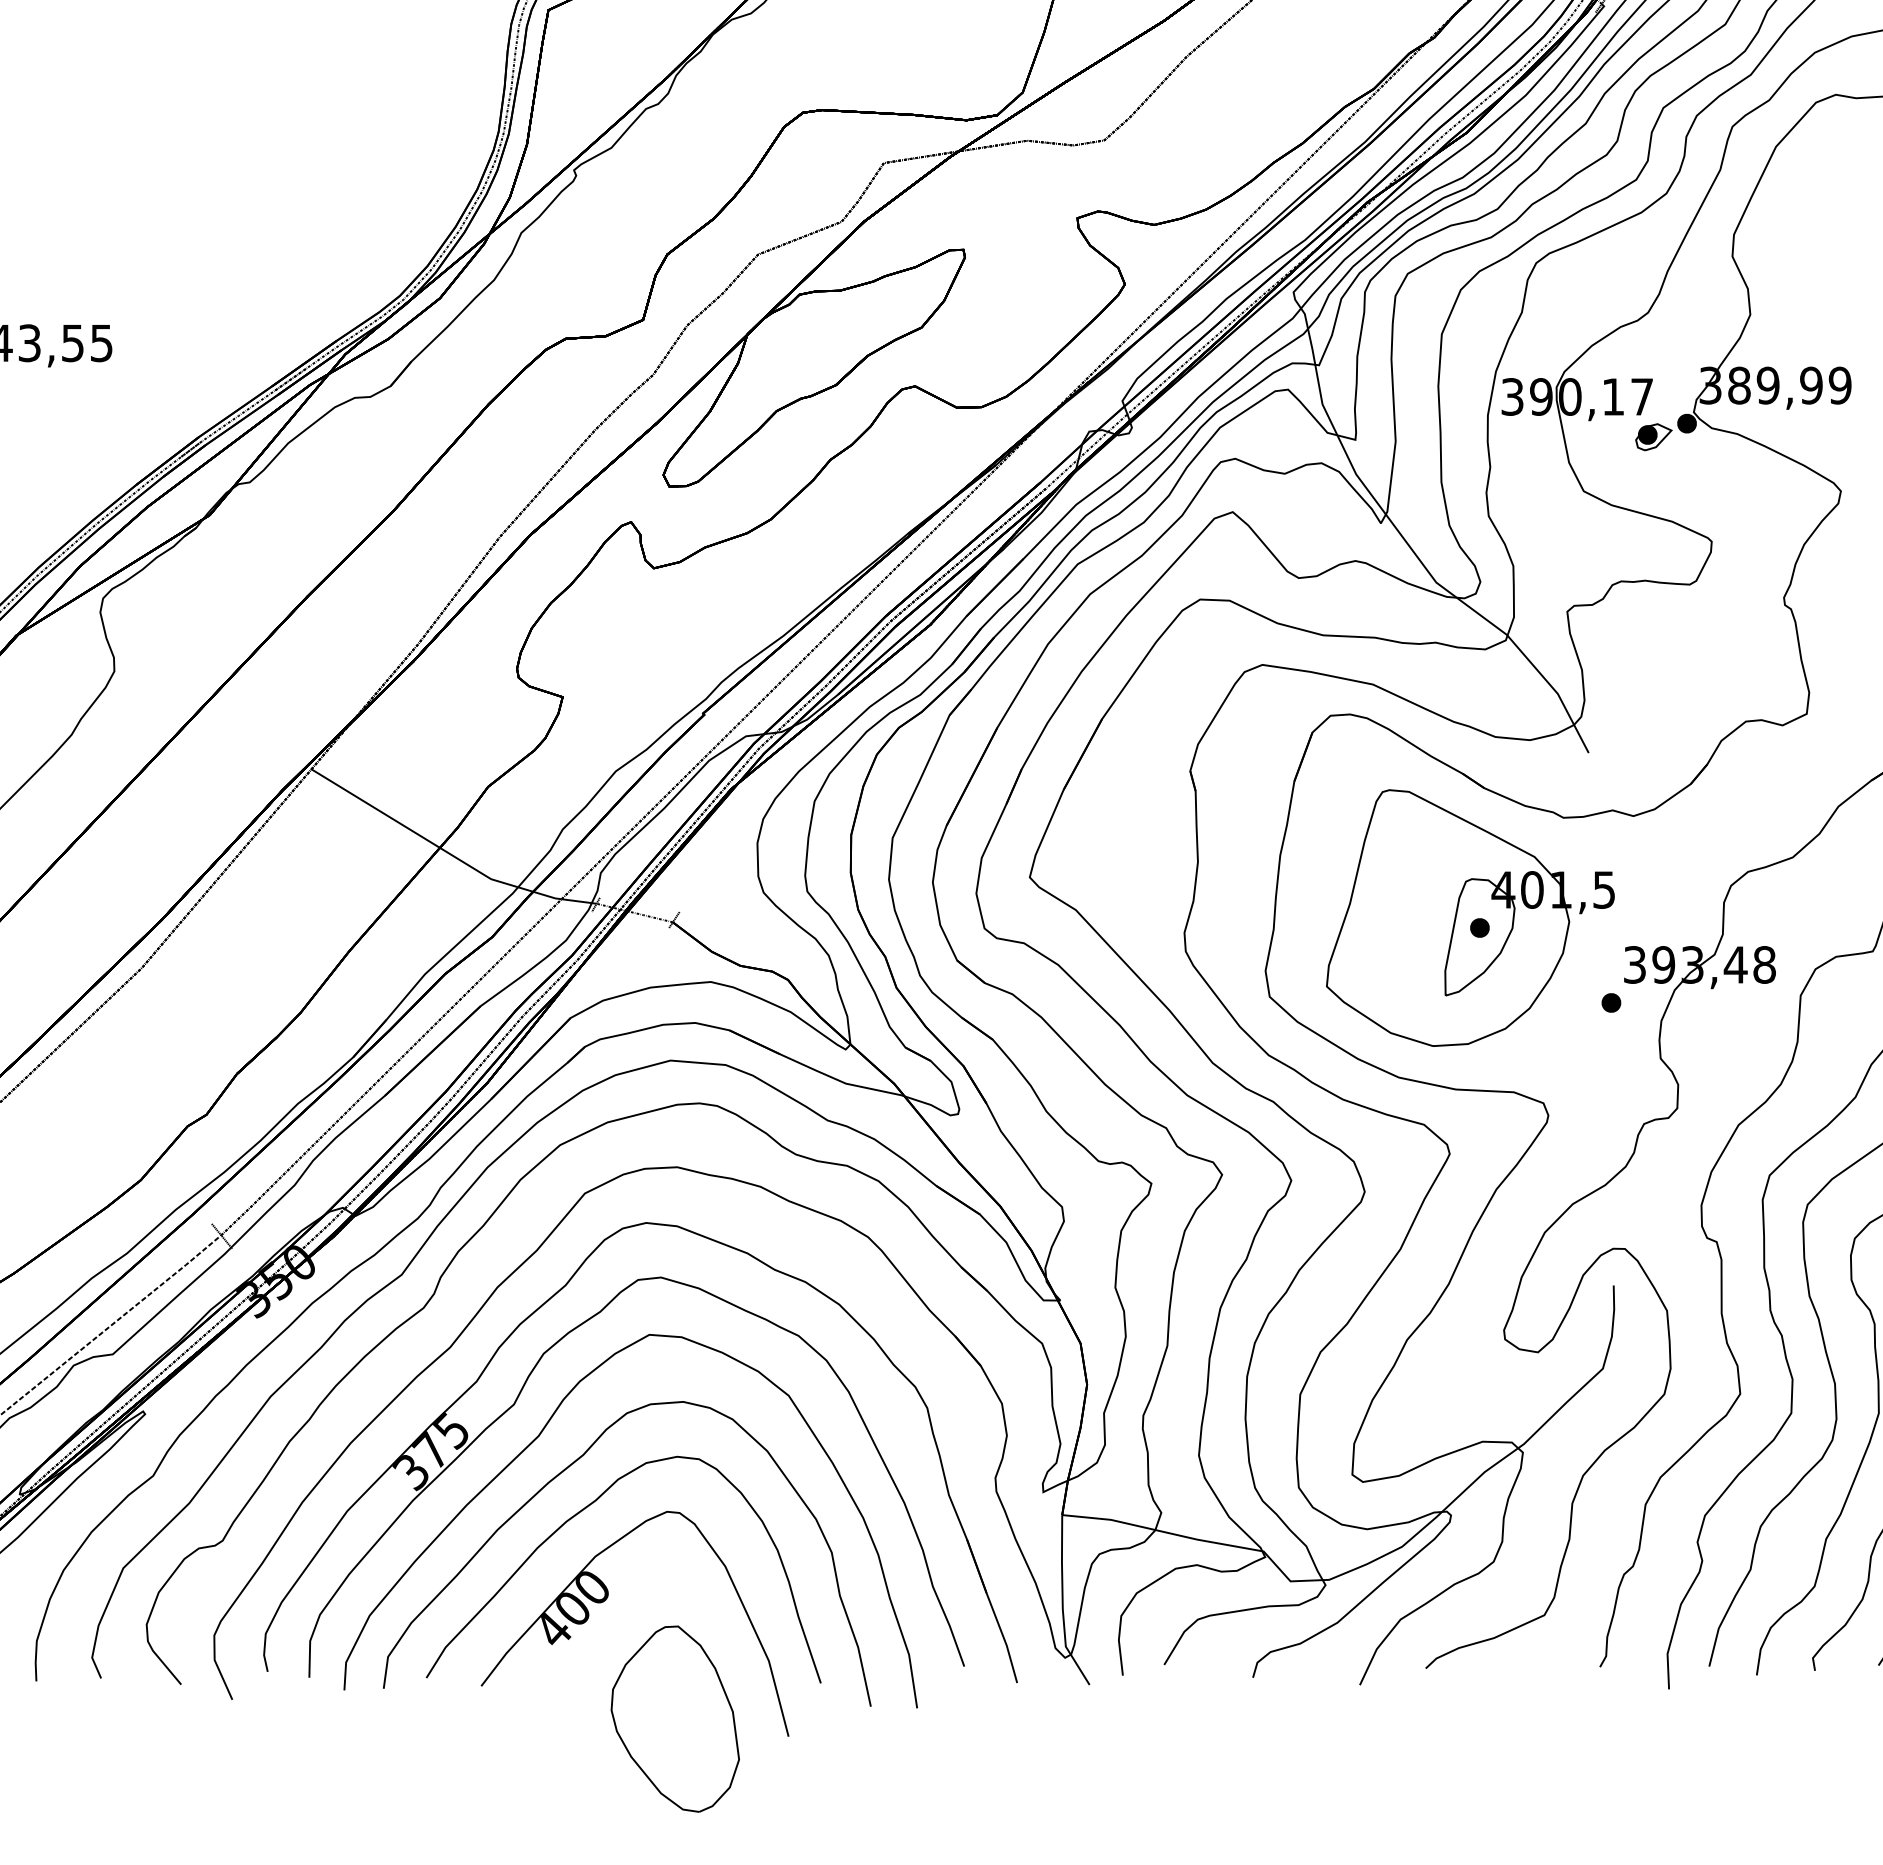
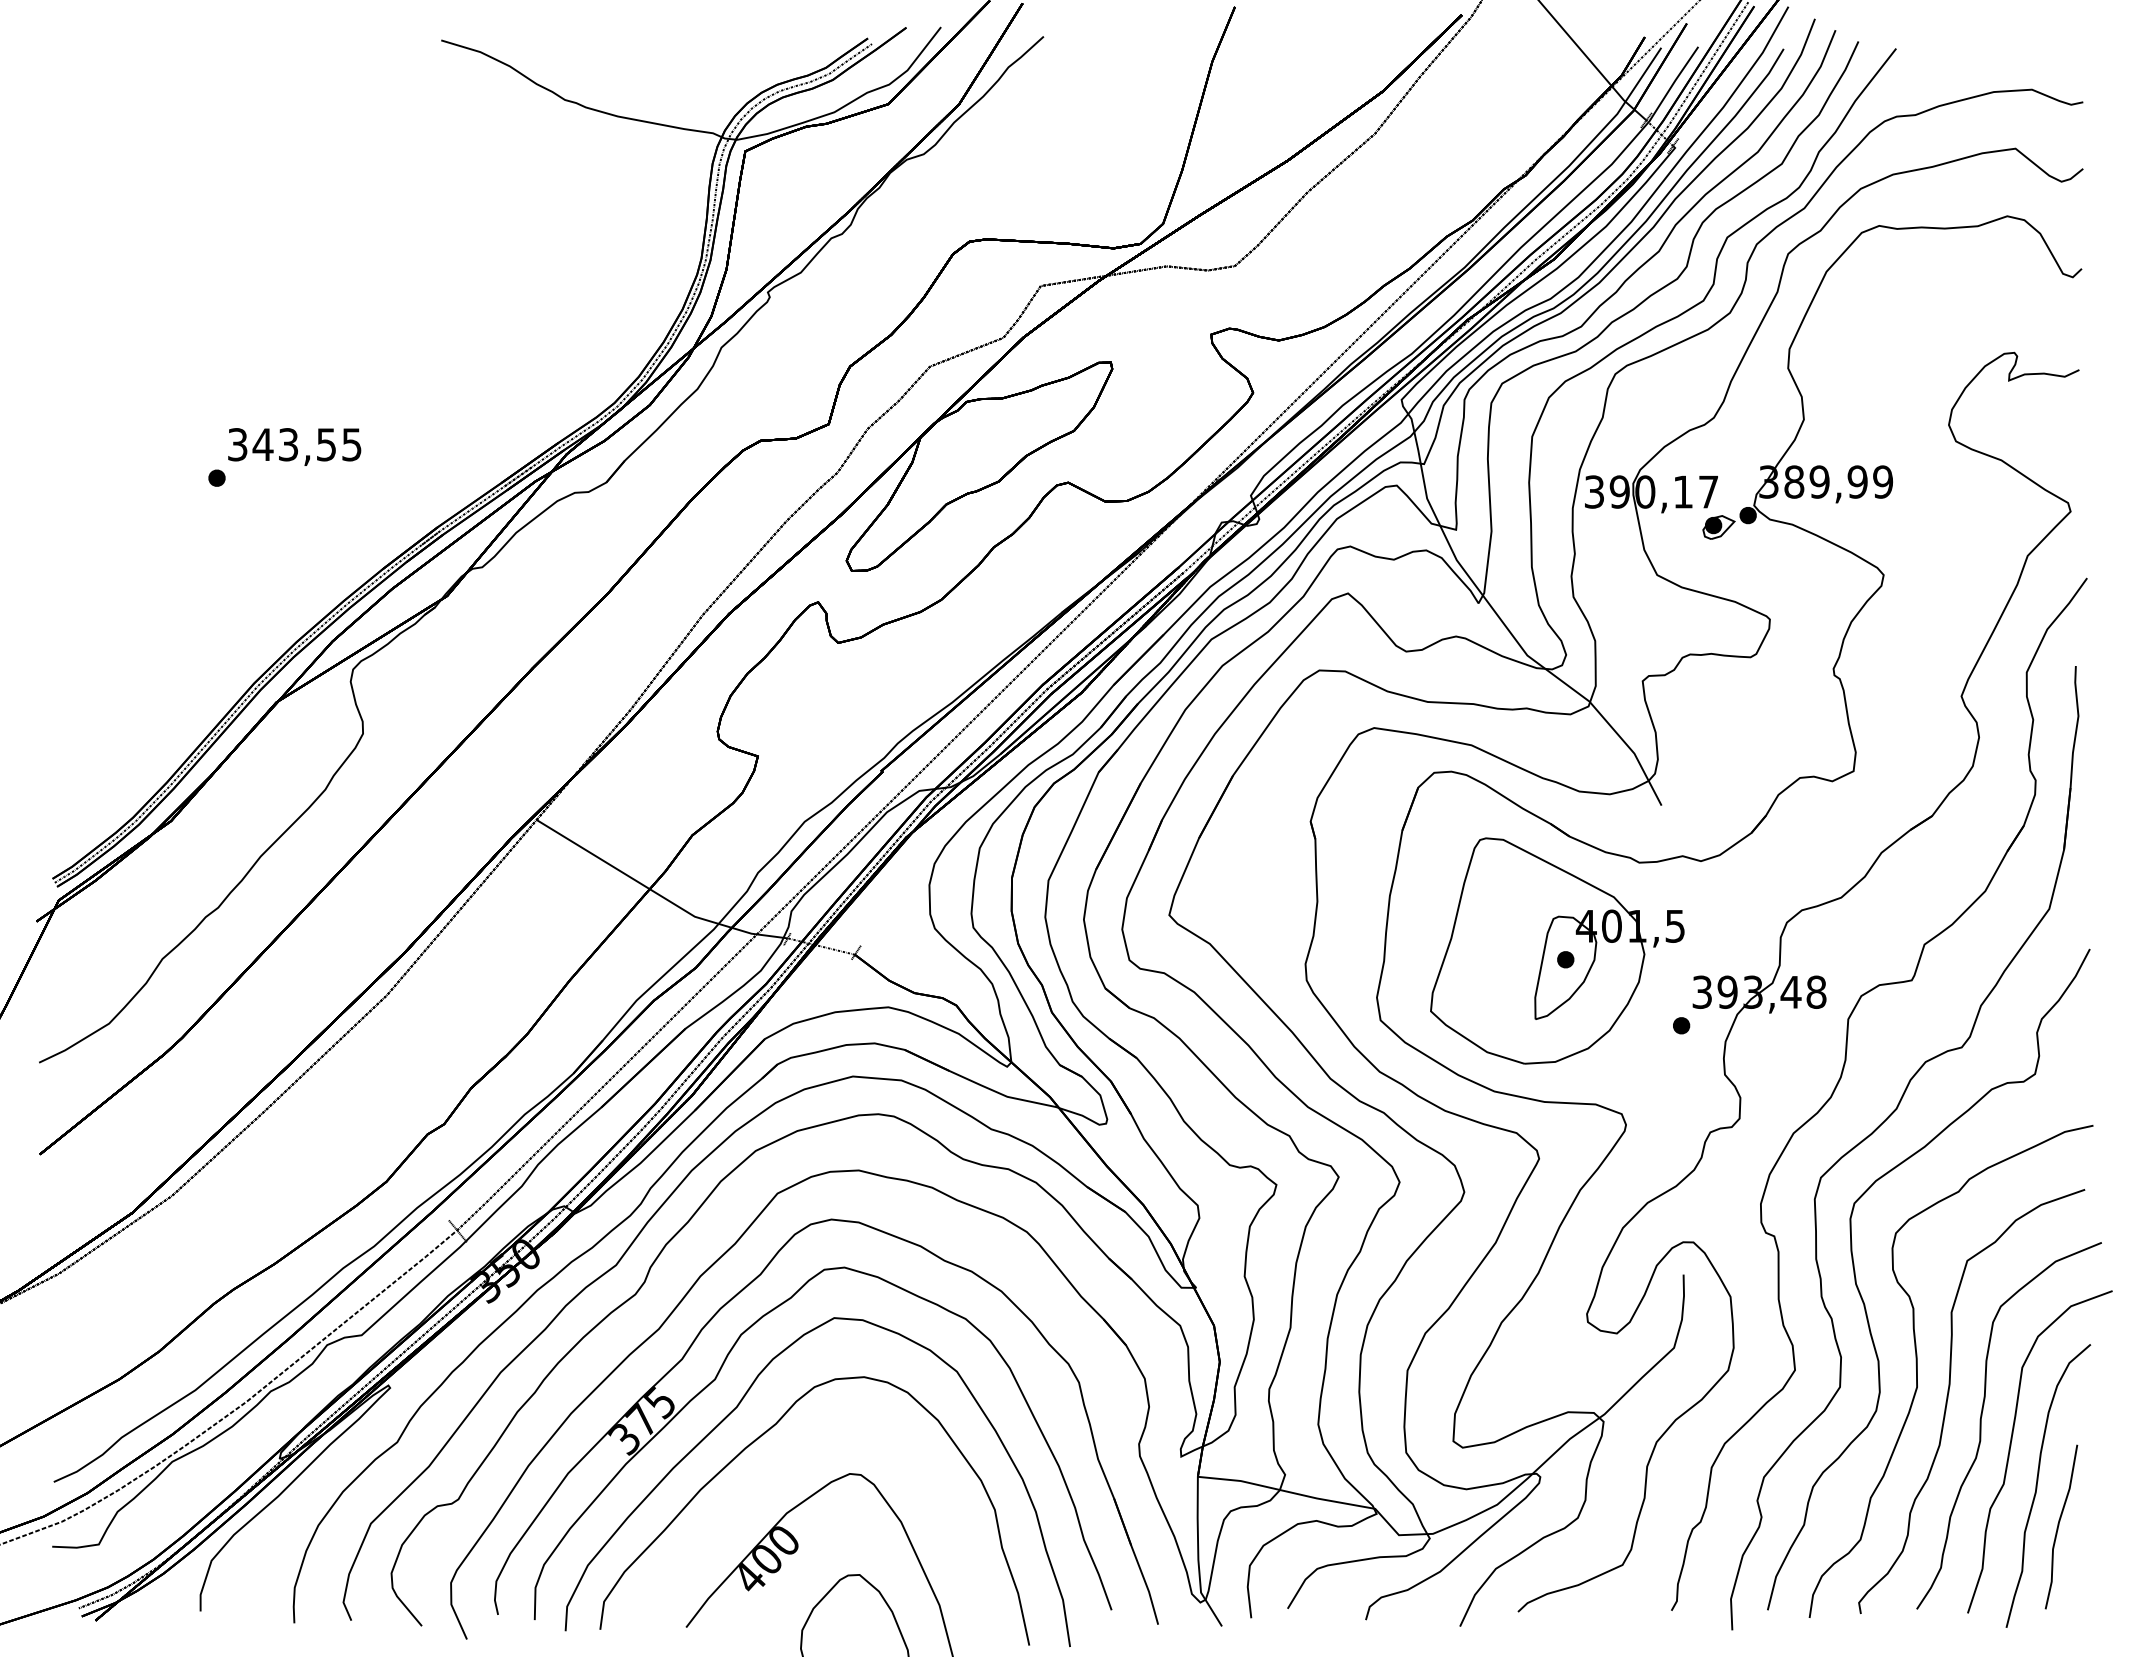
curve: (581, 1512) -> (774, 1474), removed

